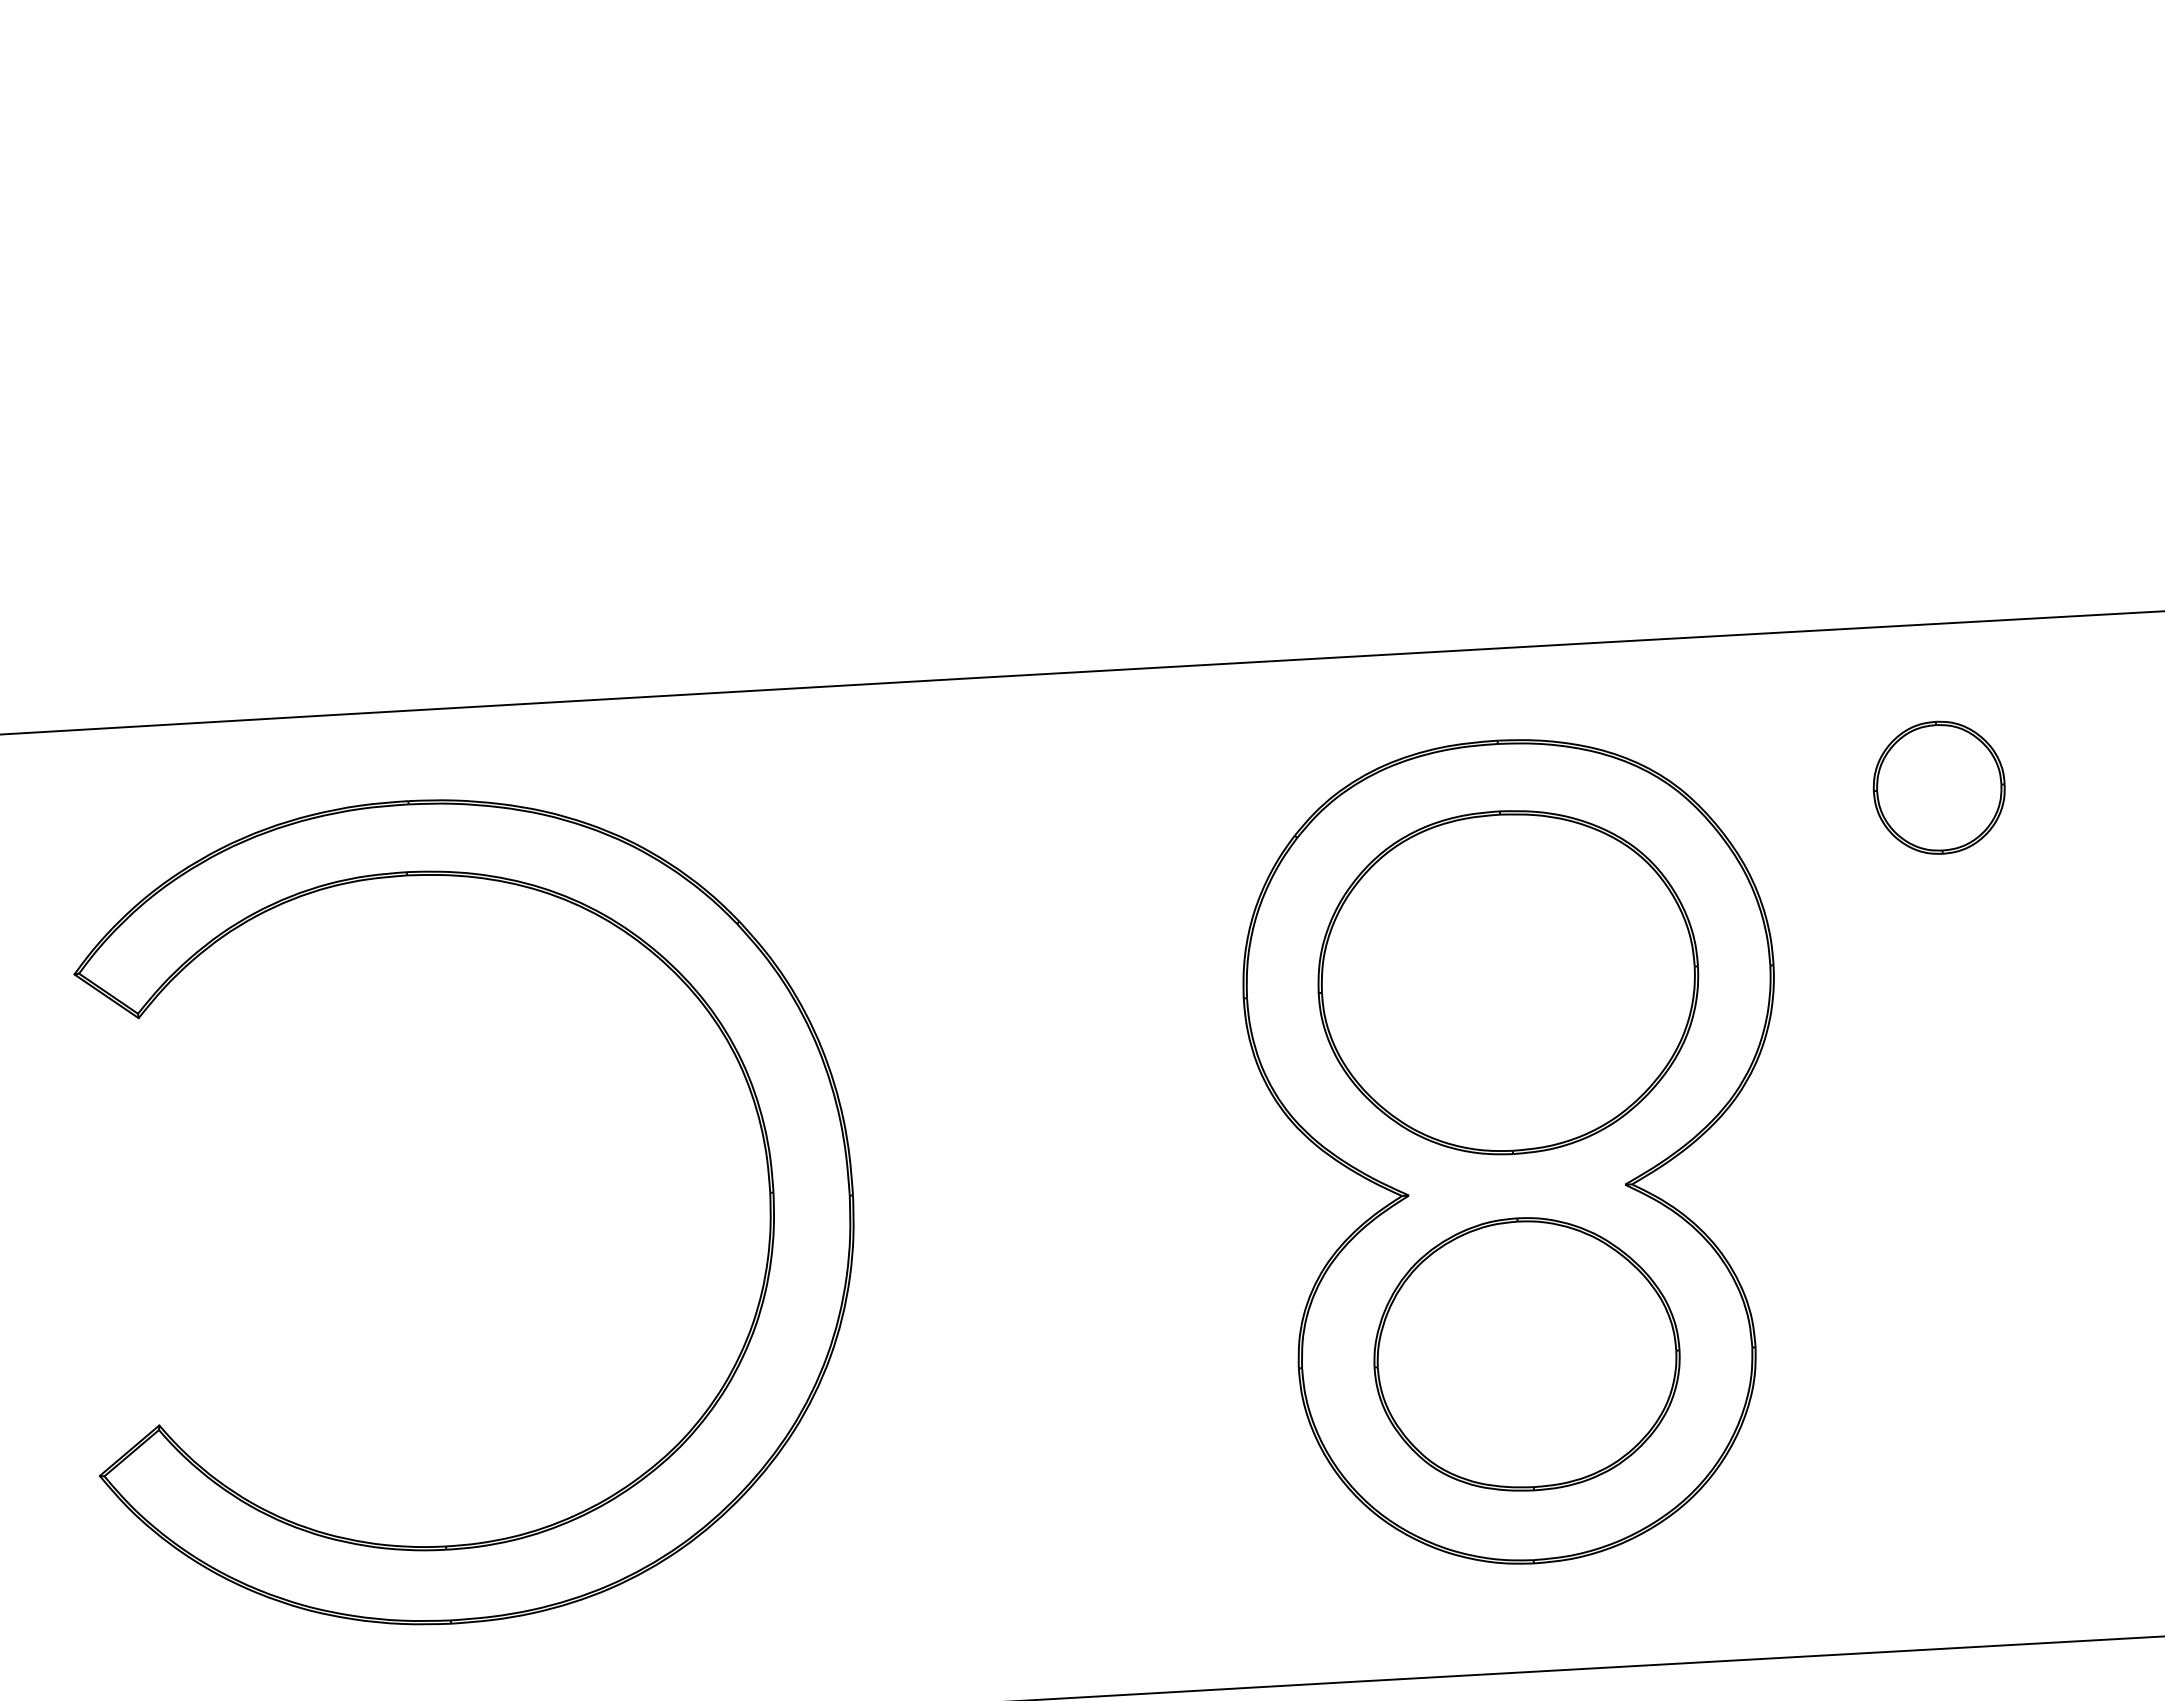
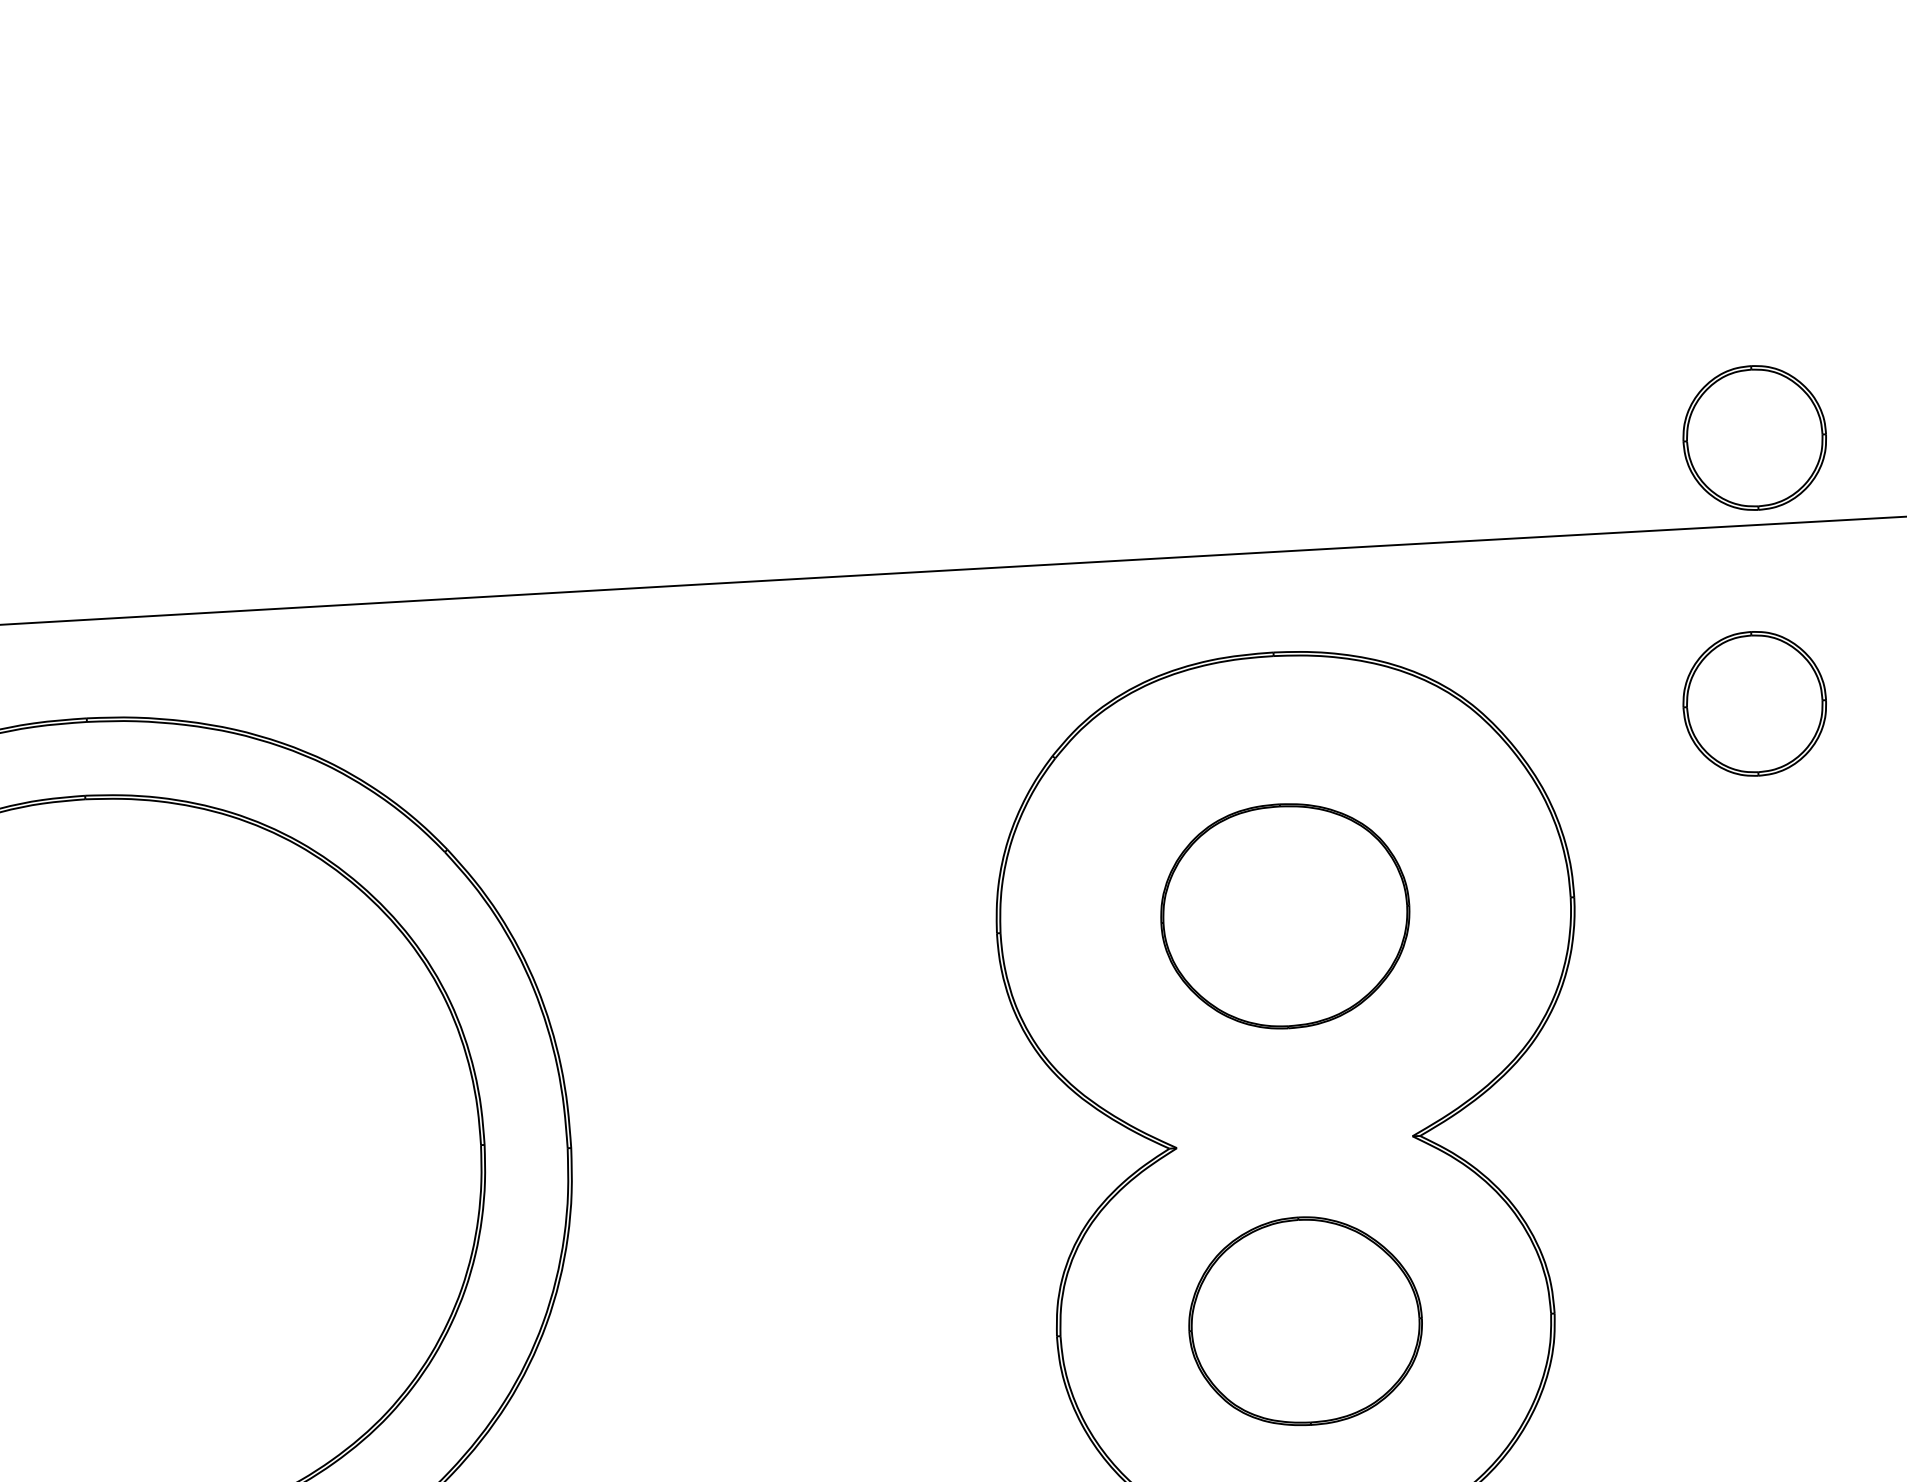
part: (1938, 543) -> (1753, 437), added
part: (1508, 982) -> (1285, 915), size x0.6
part: (1526, 1354) -> (1305, 1321), size x0.7

